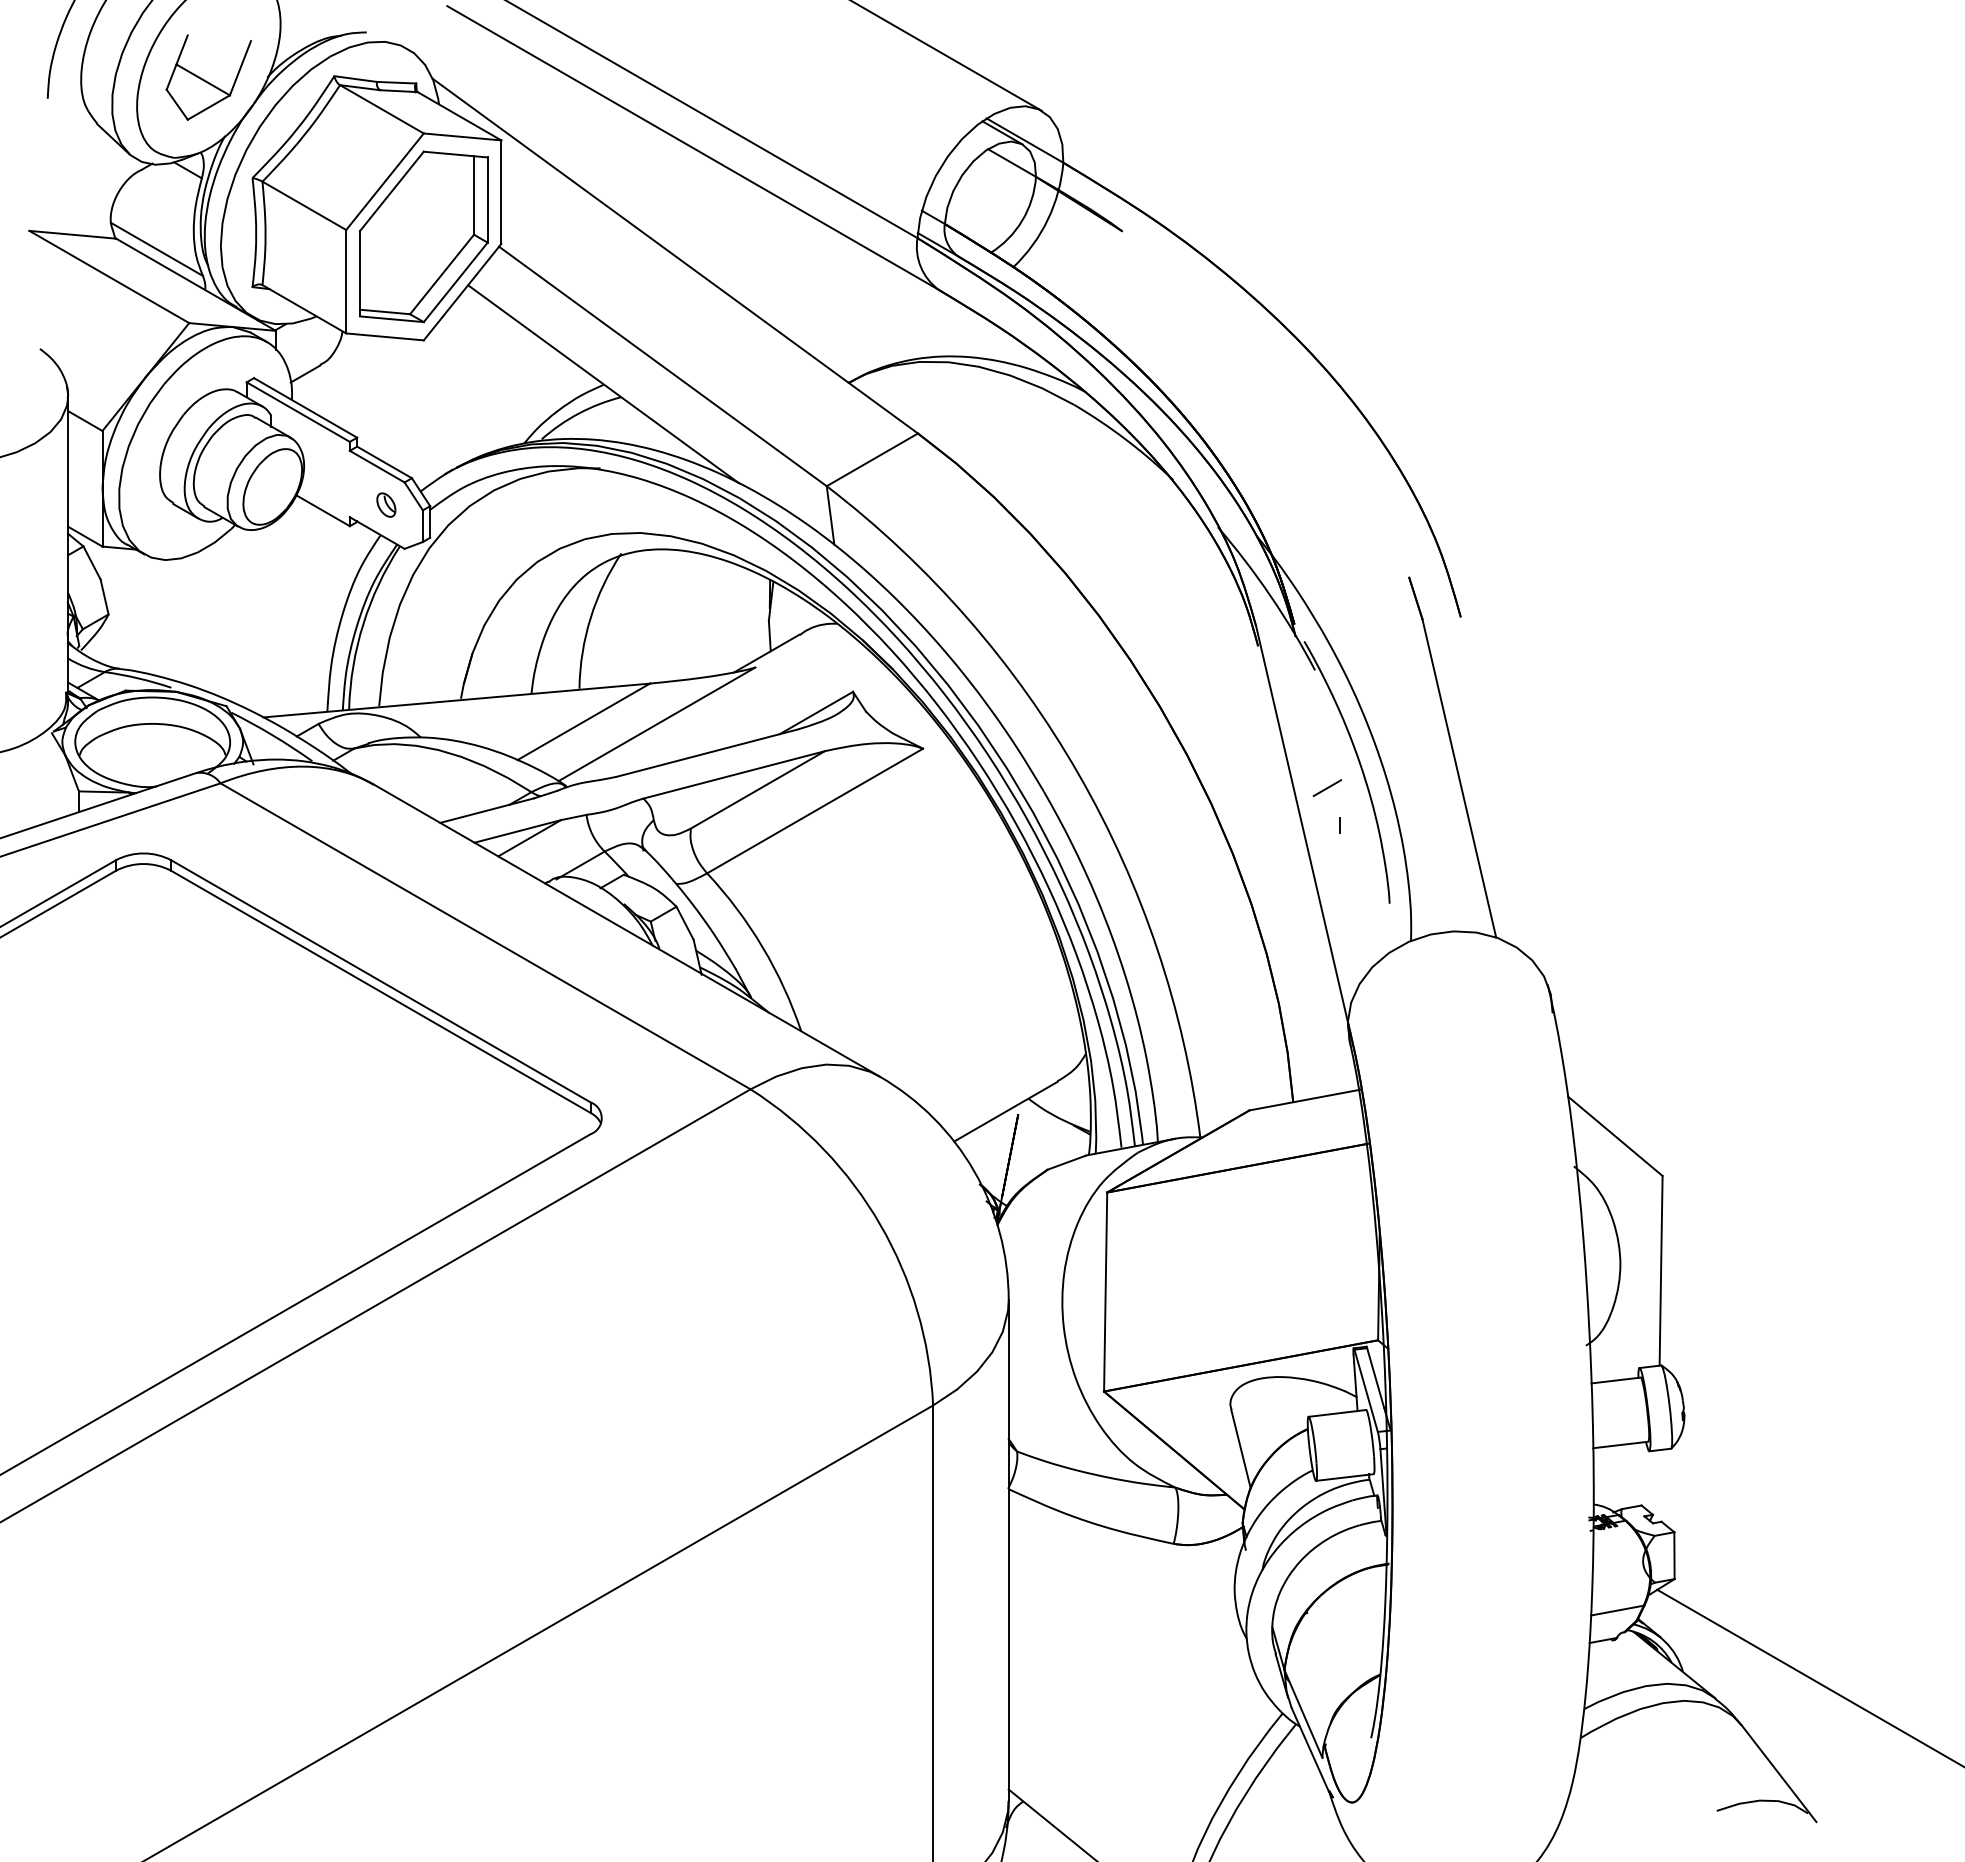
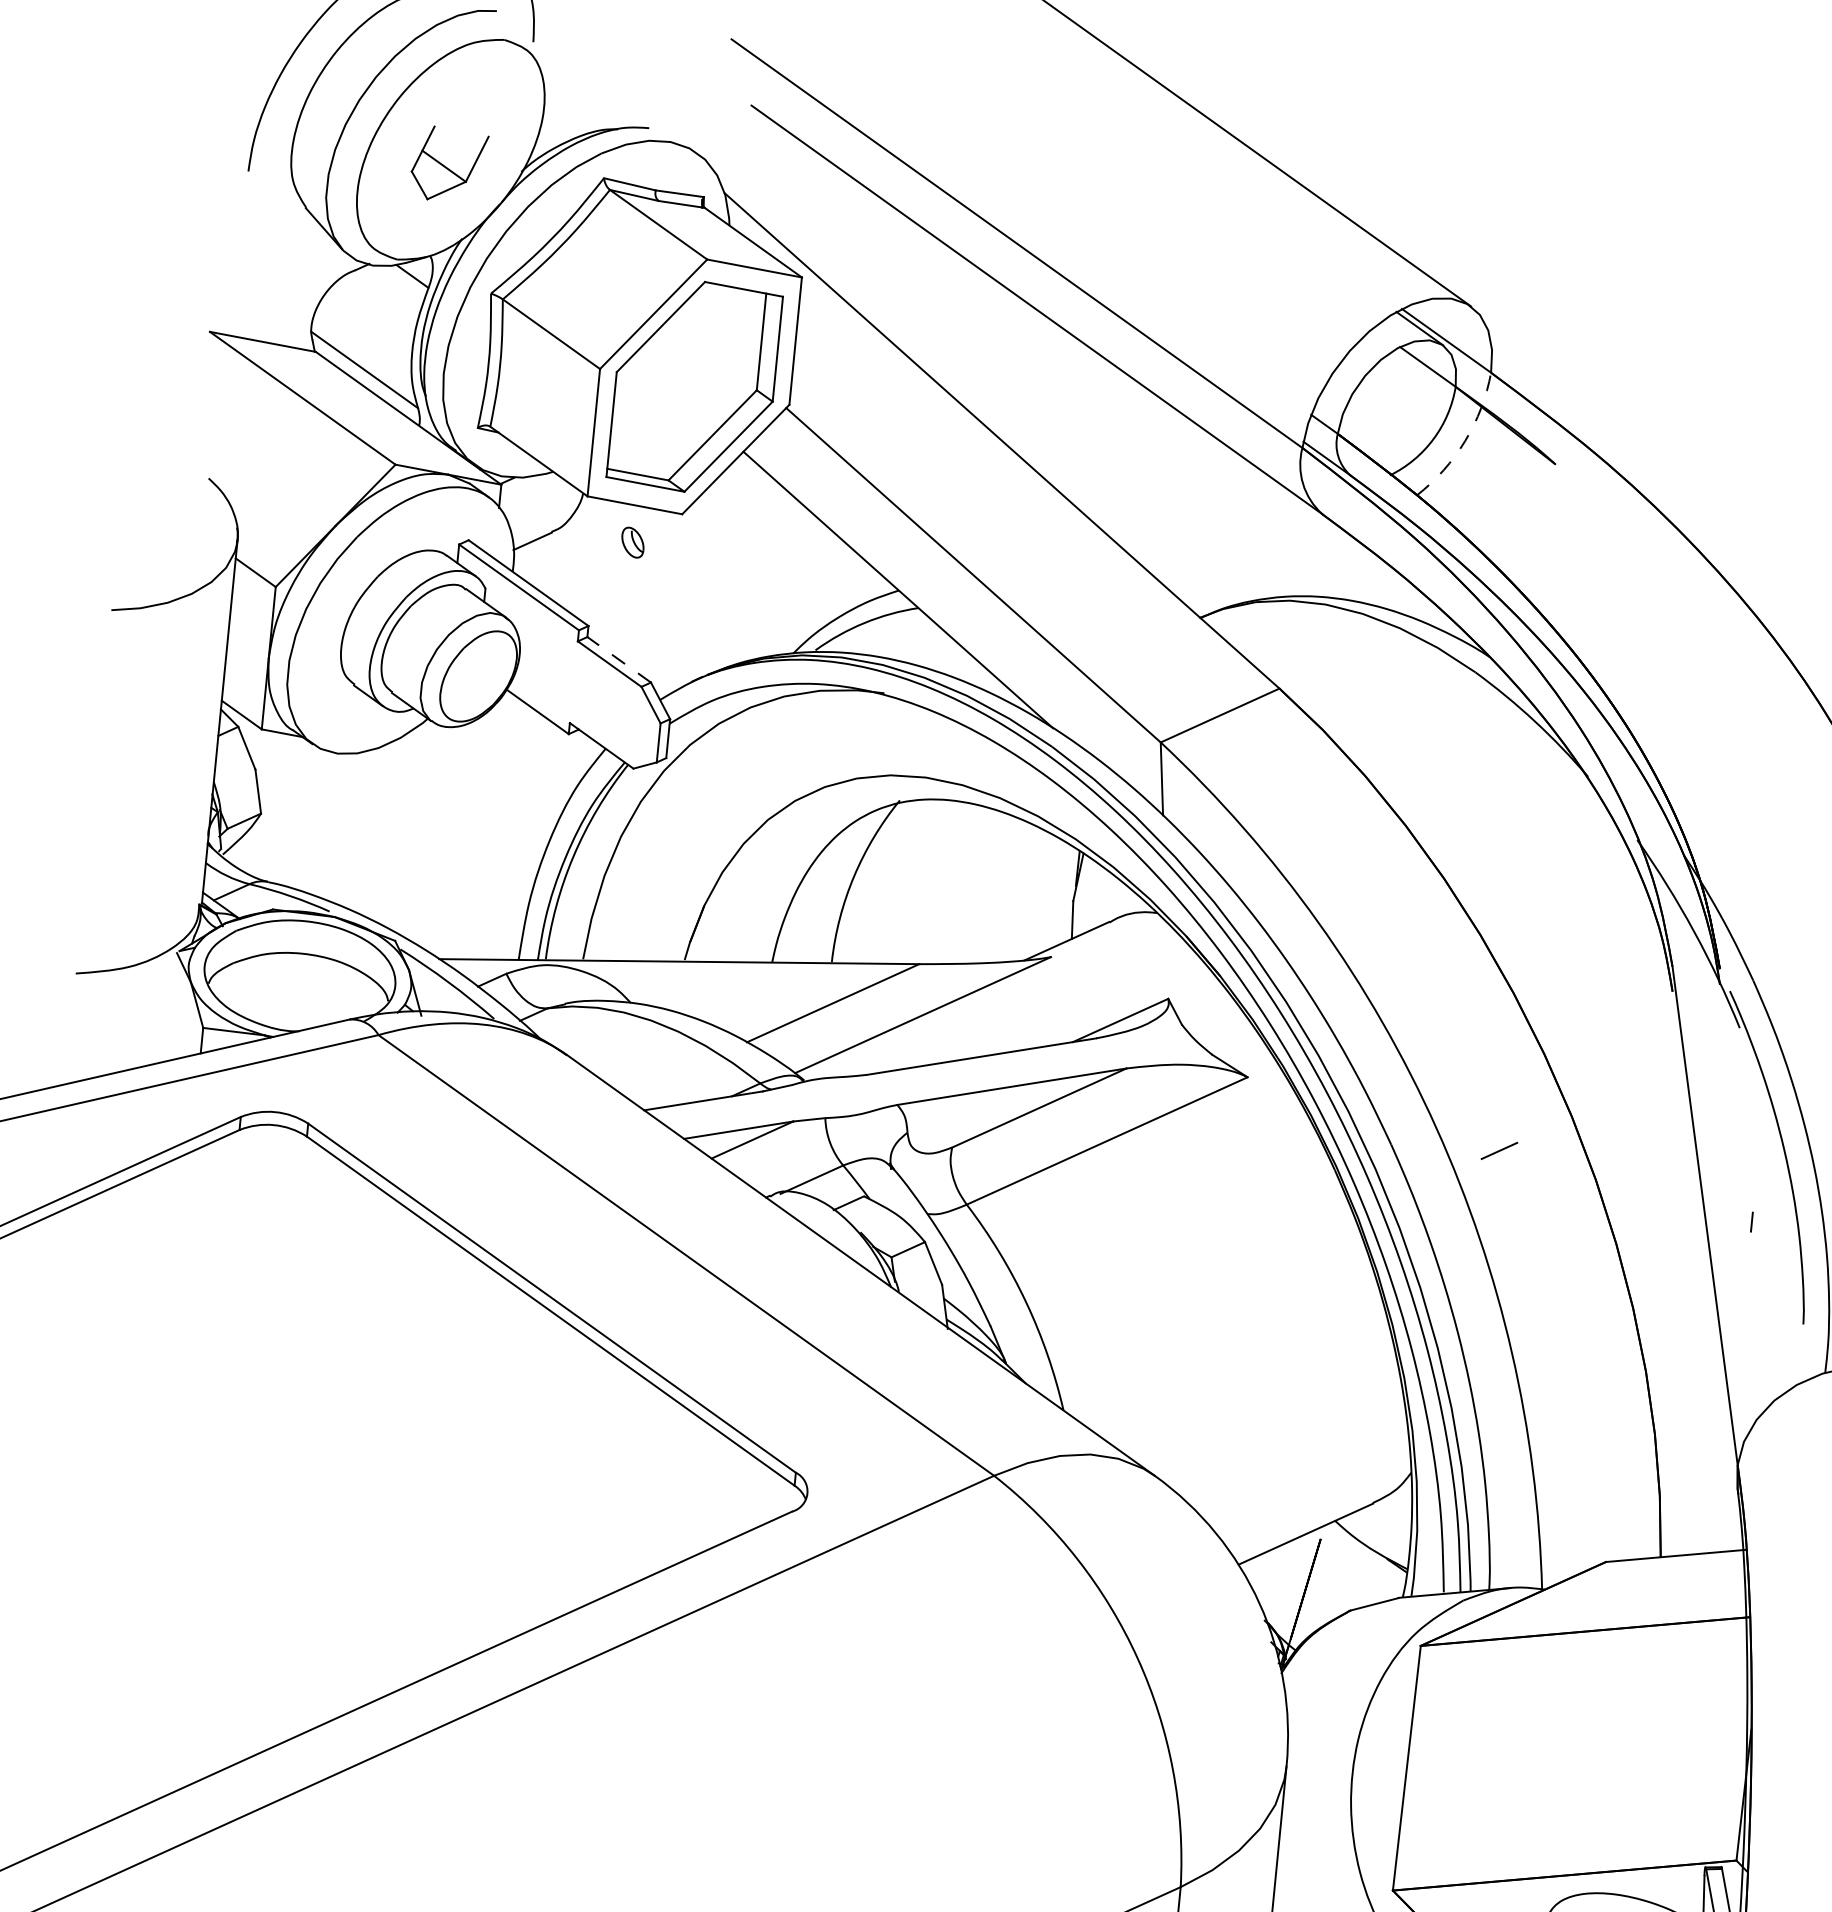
part: (208, 77) -> (448, 164), size x0.7
arc: (1047, 219) -> (1464, 440), solid -> dashed
line: (384, 462) -> (619, 659), solid -> dashed
part: (386, 504) -> (633, 541), moved
line: (1327, 787) -> (1499, 1150), moved

